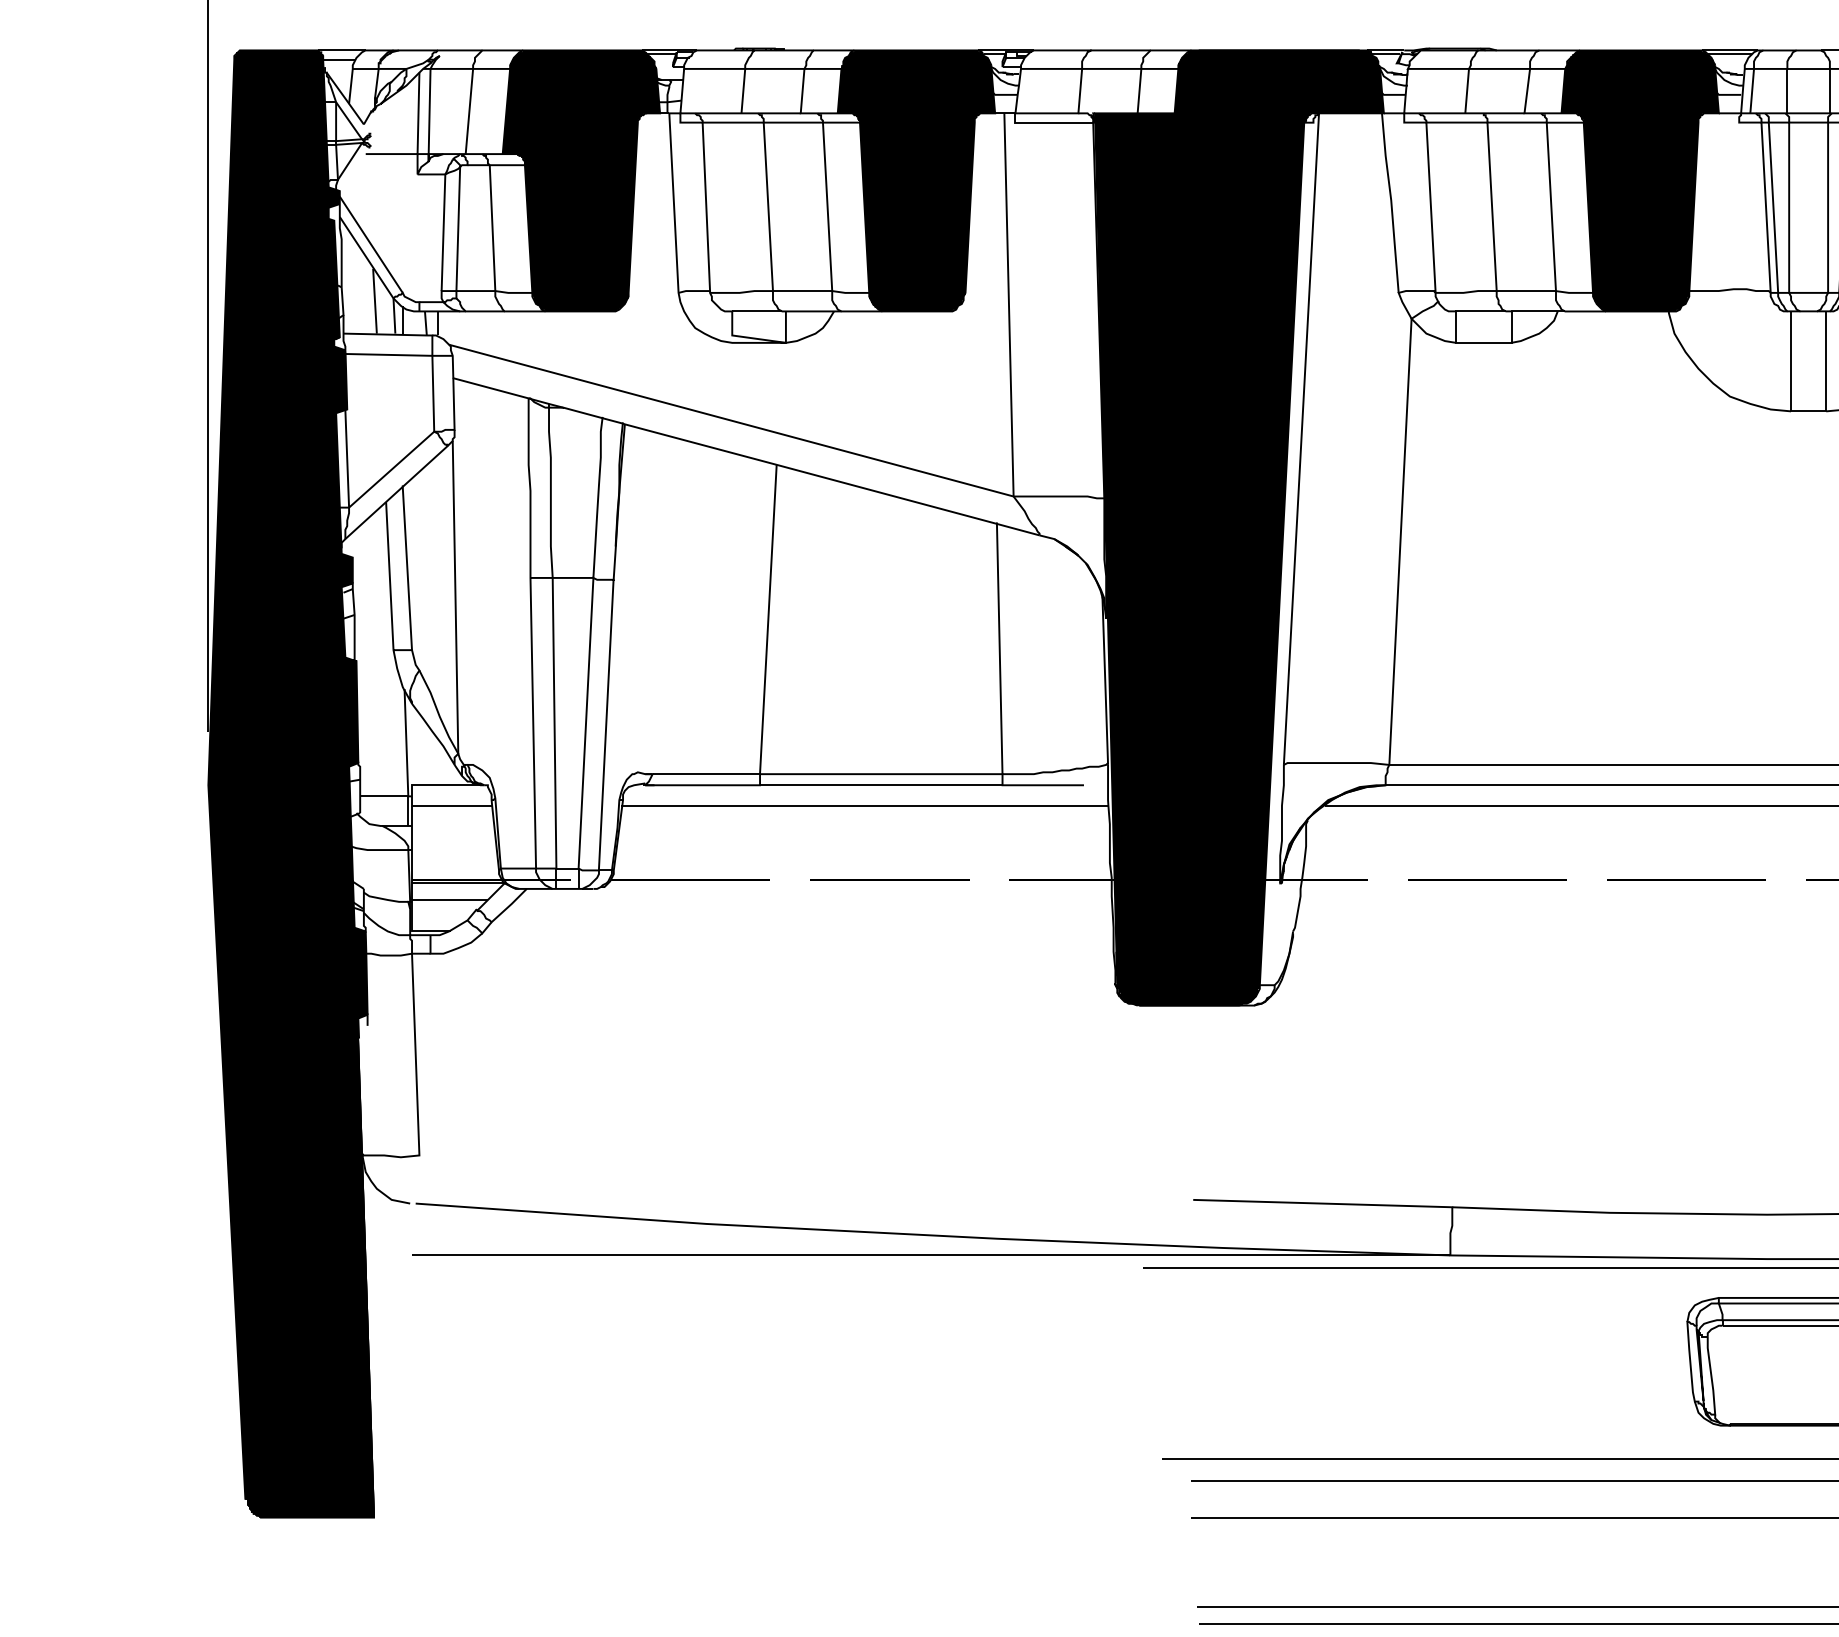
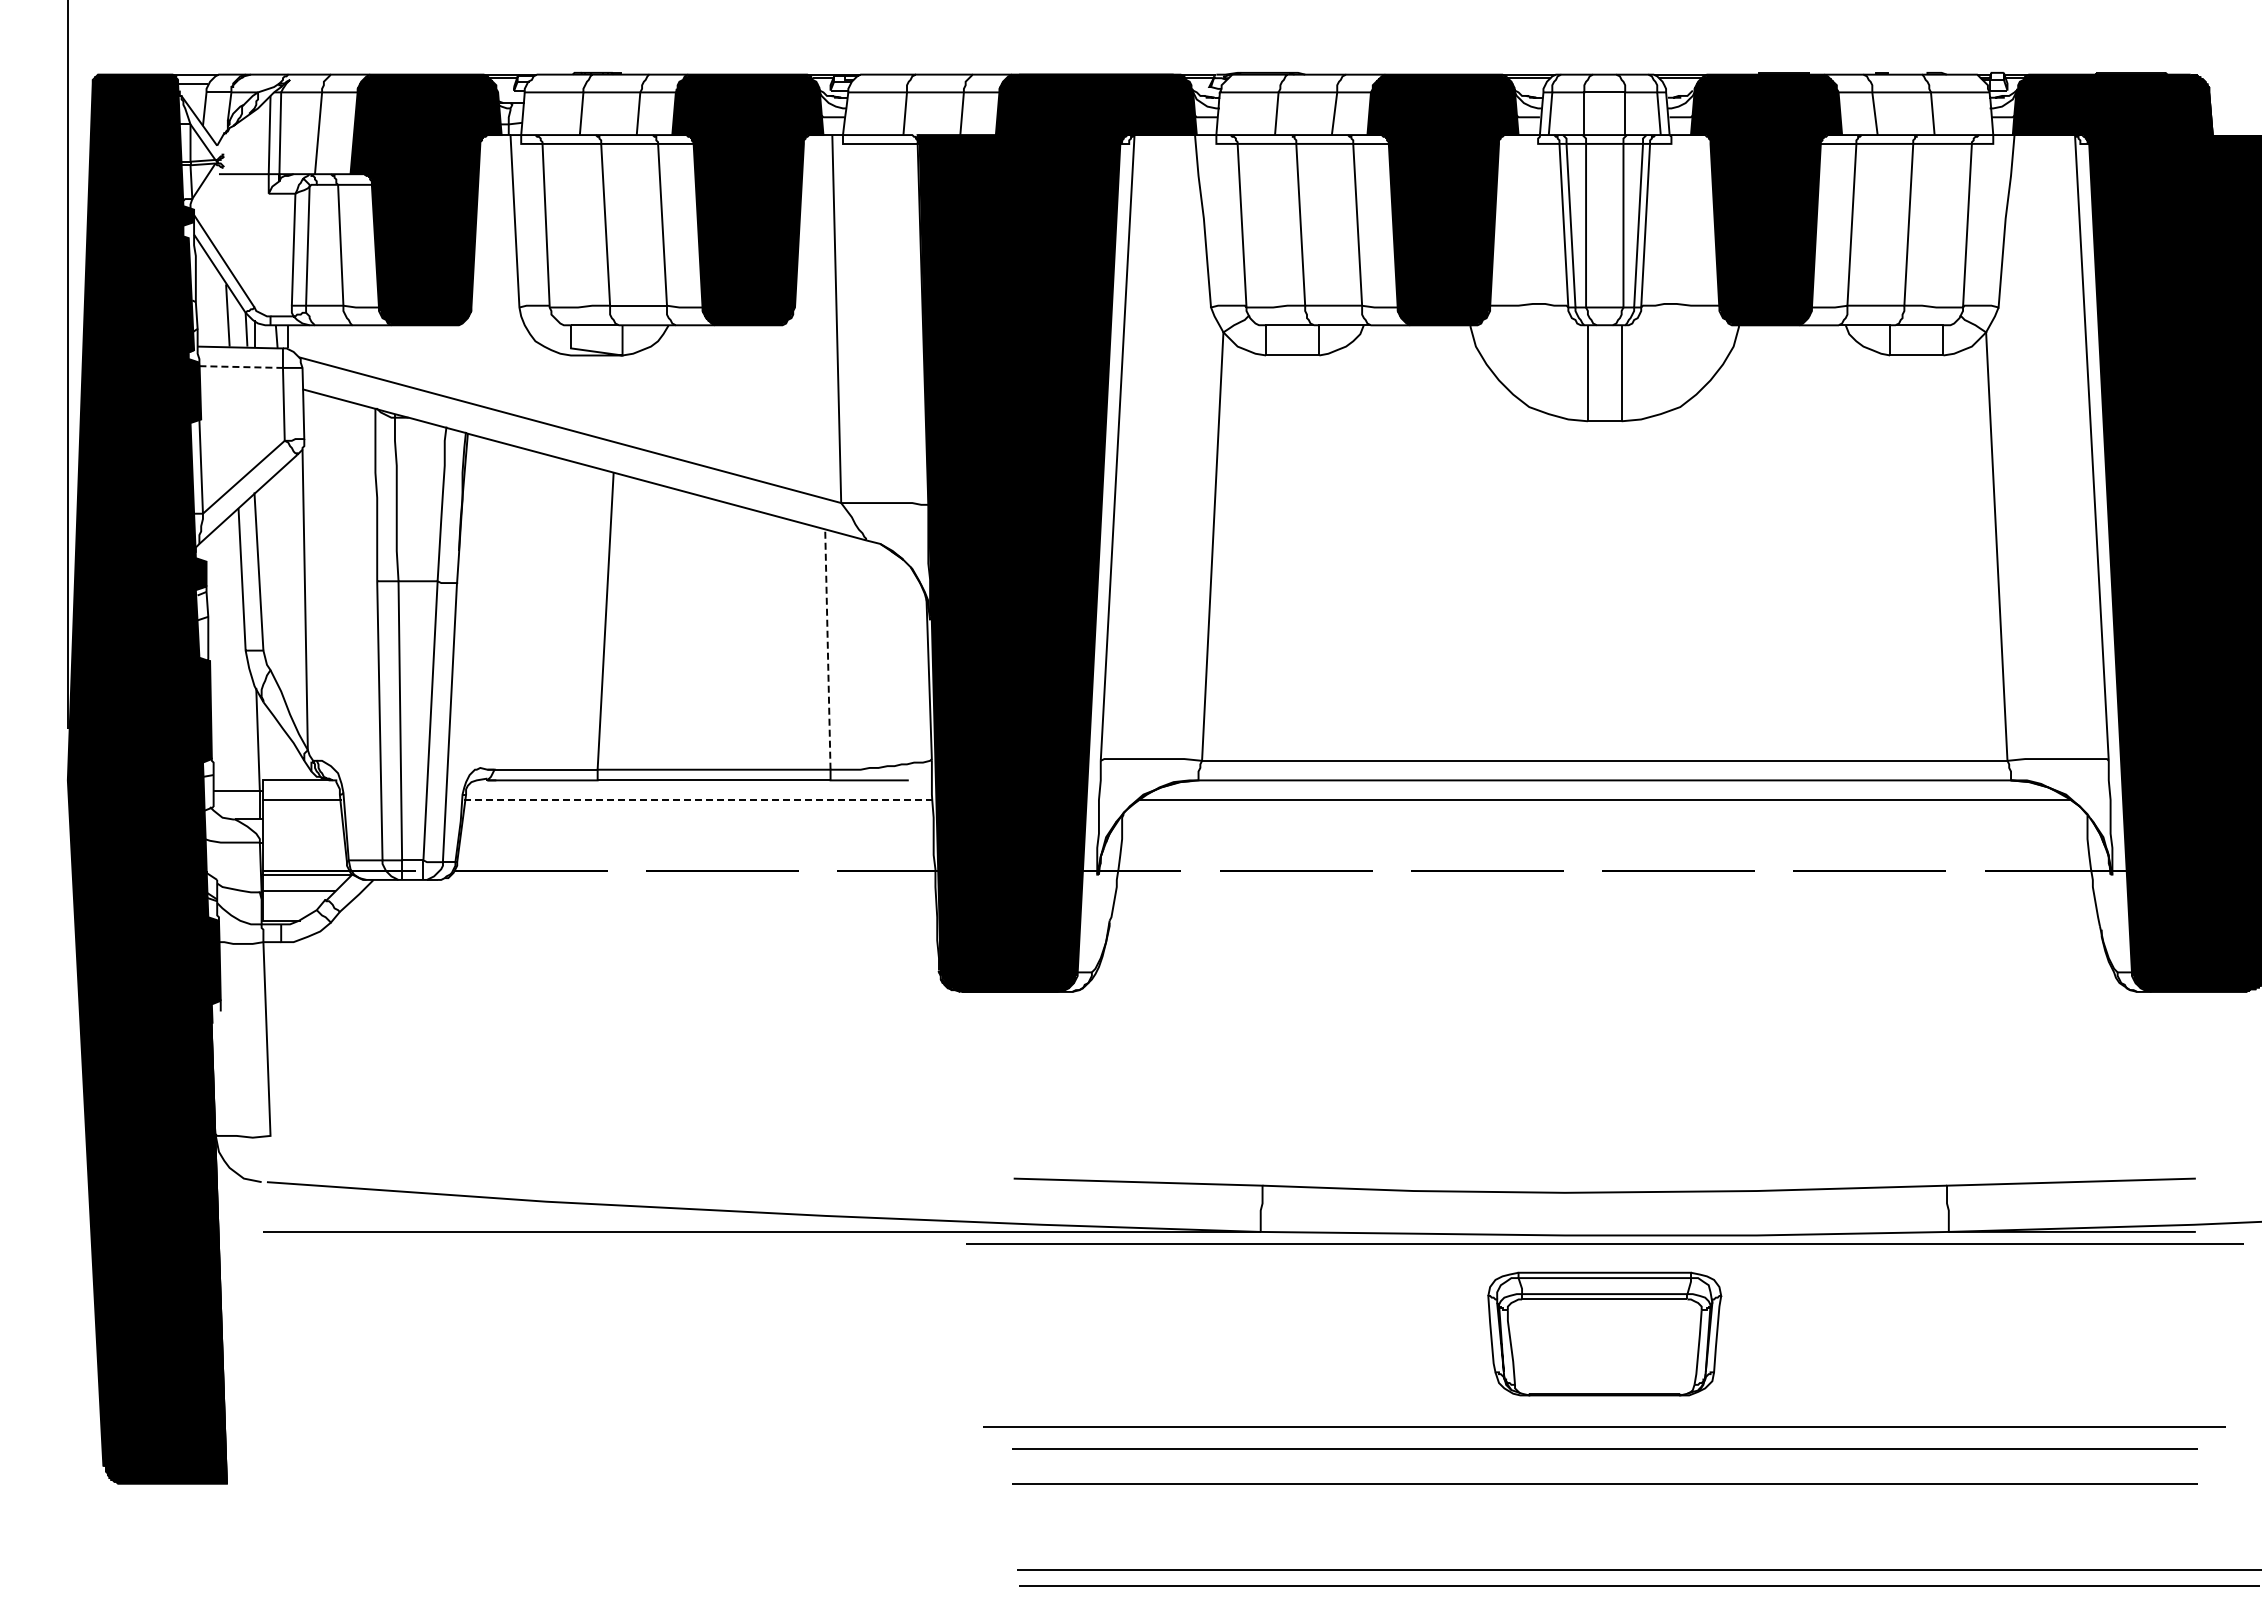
line: (388, 355) -> (240, 367), solid -> dashed
line: (999, 647) -> (827, 648), solid -> dashed
line: (863, 805) -> (697, 799), solid -> dashed

